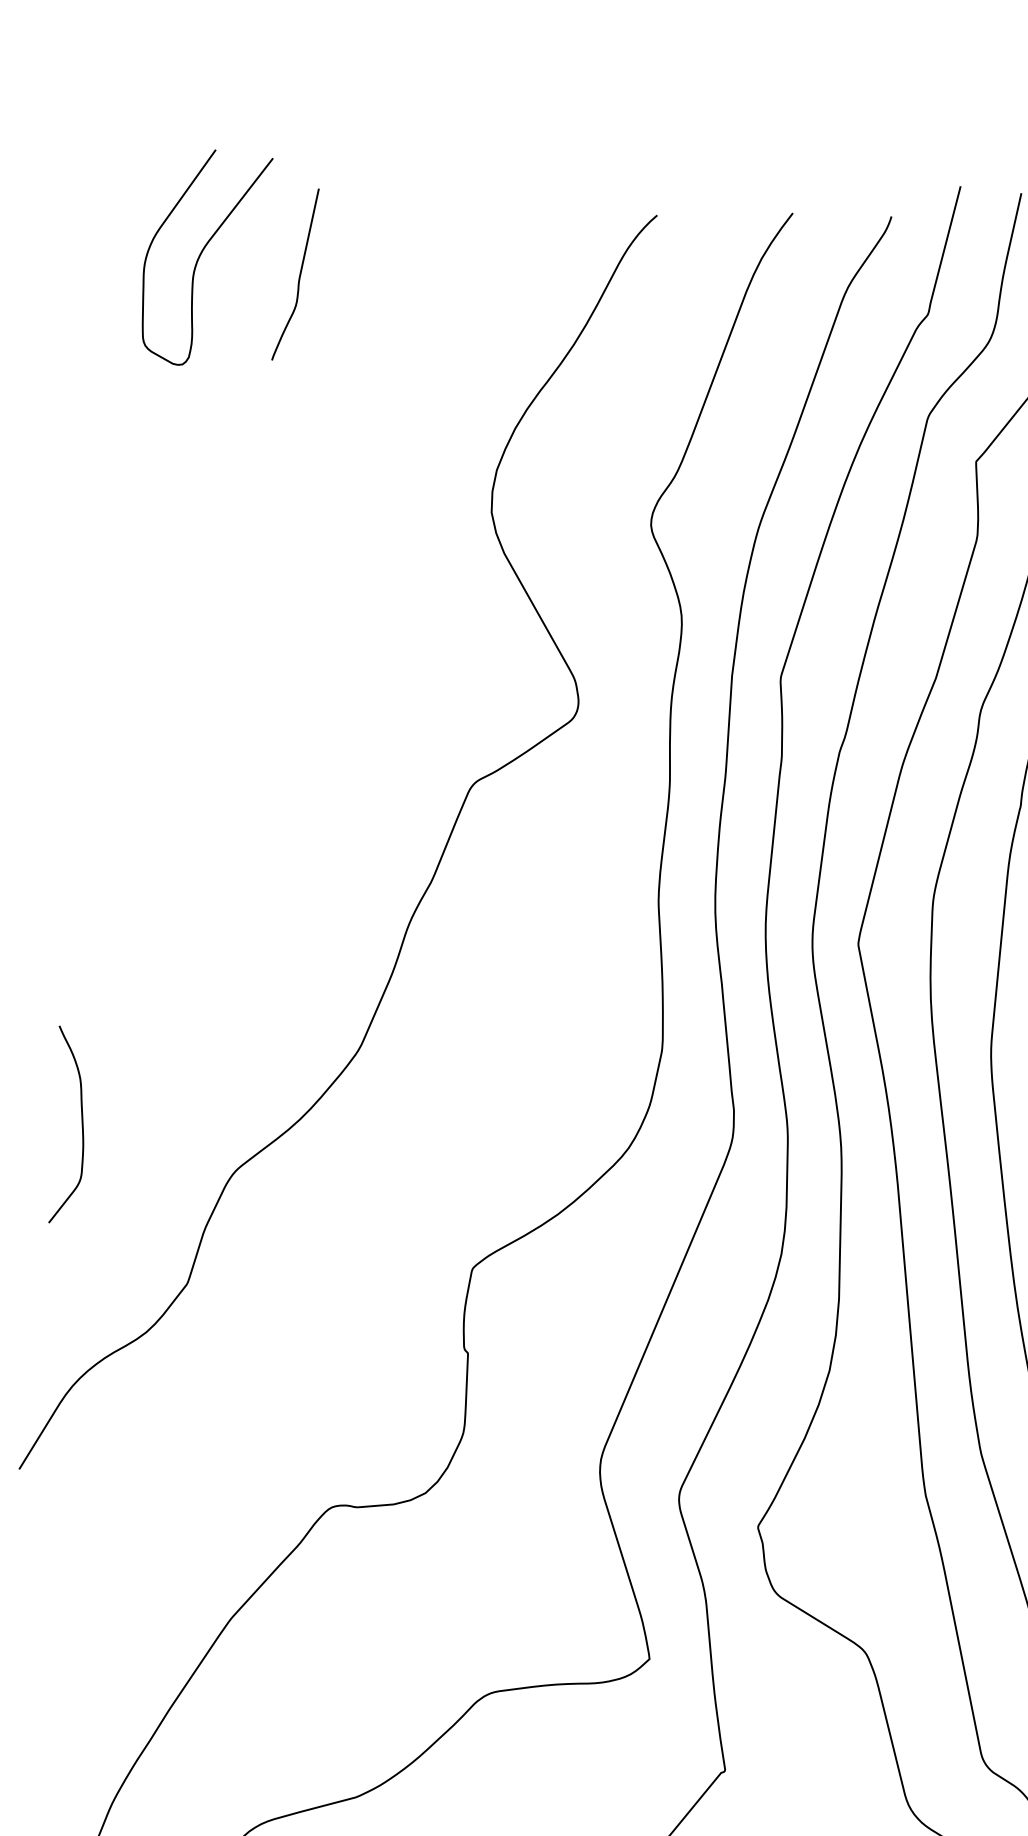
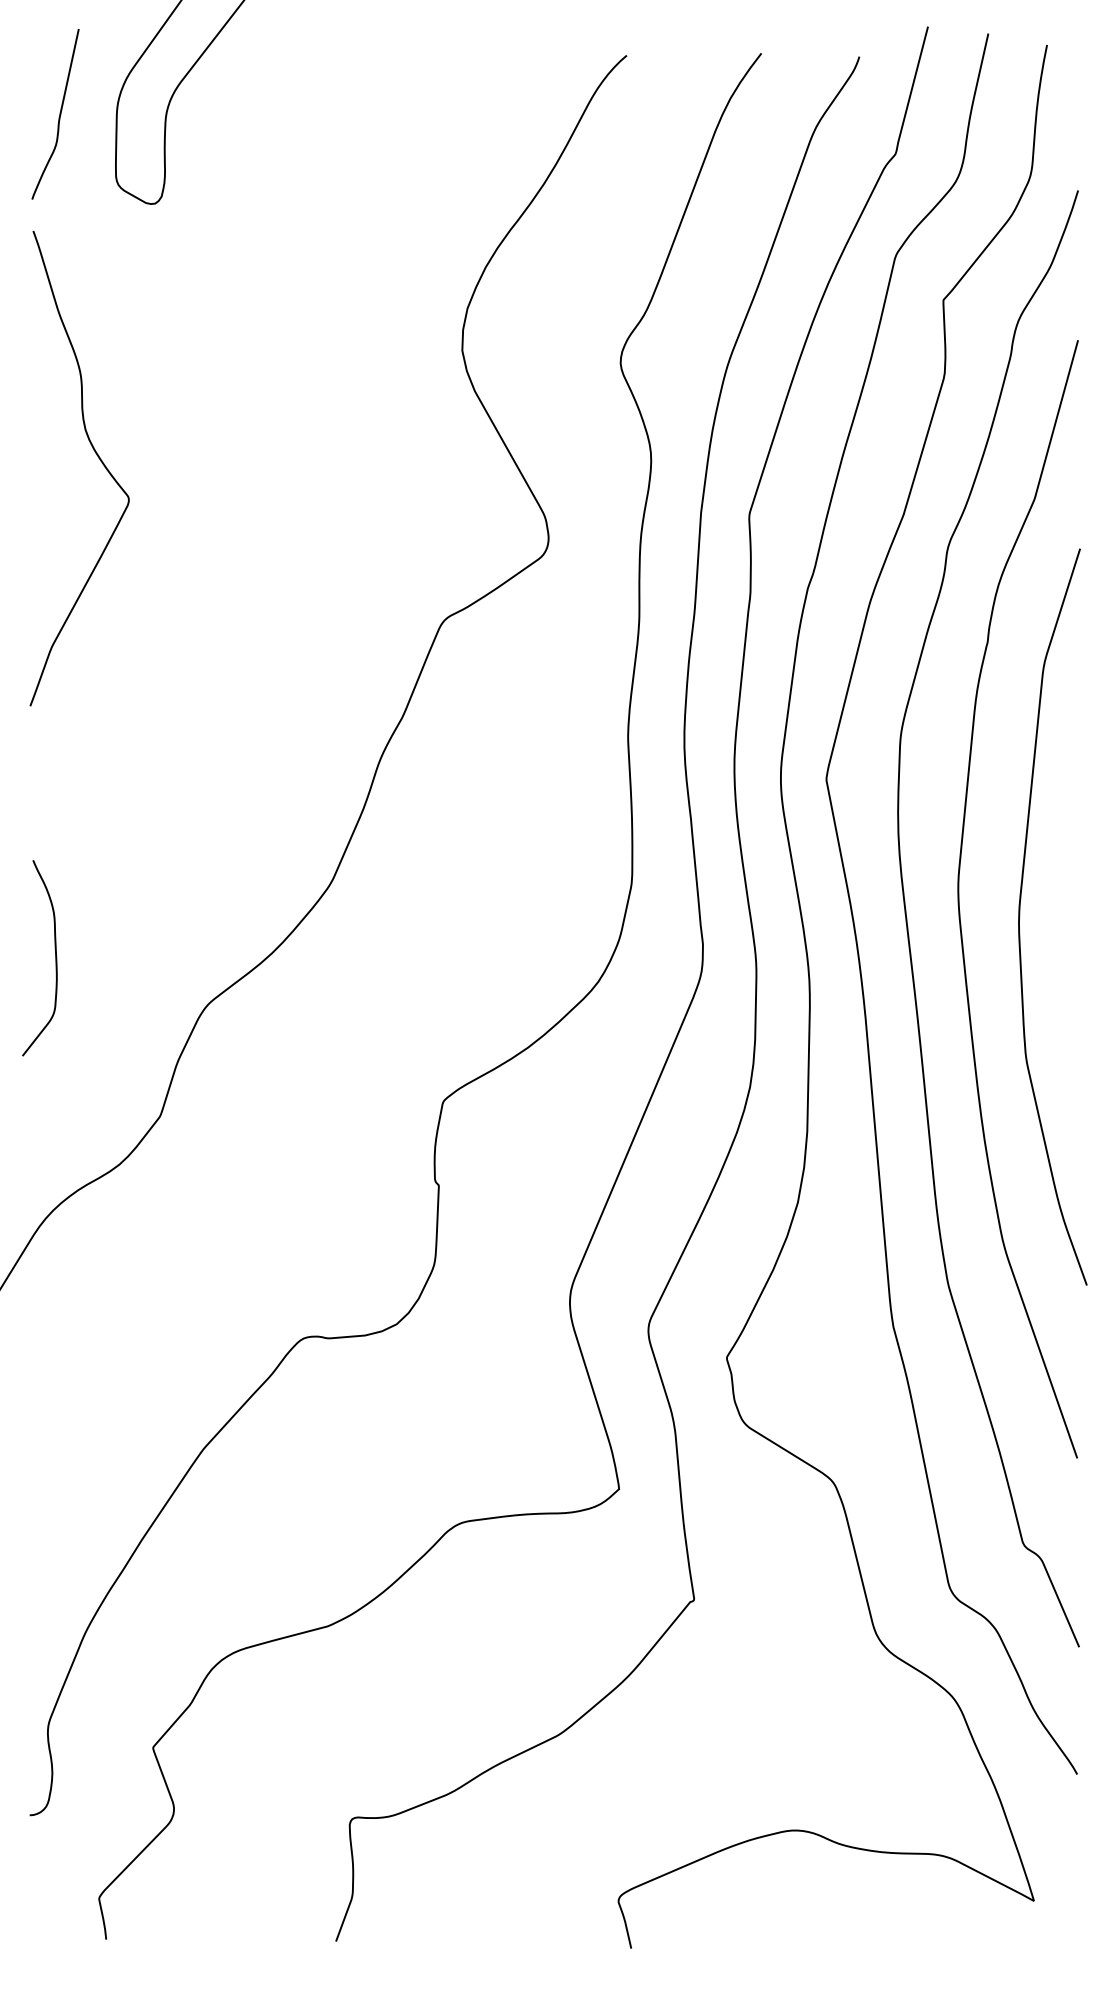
curve: (299, 274) -> (59, 114), moved
curve: (123, 618) -> (96, 455), added

